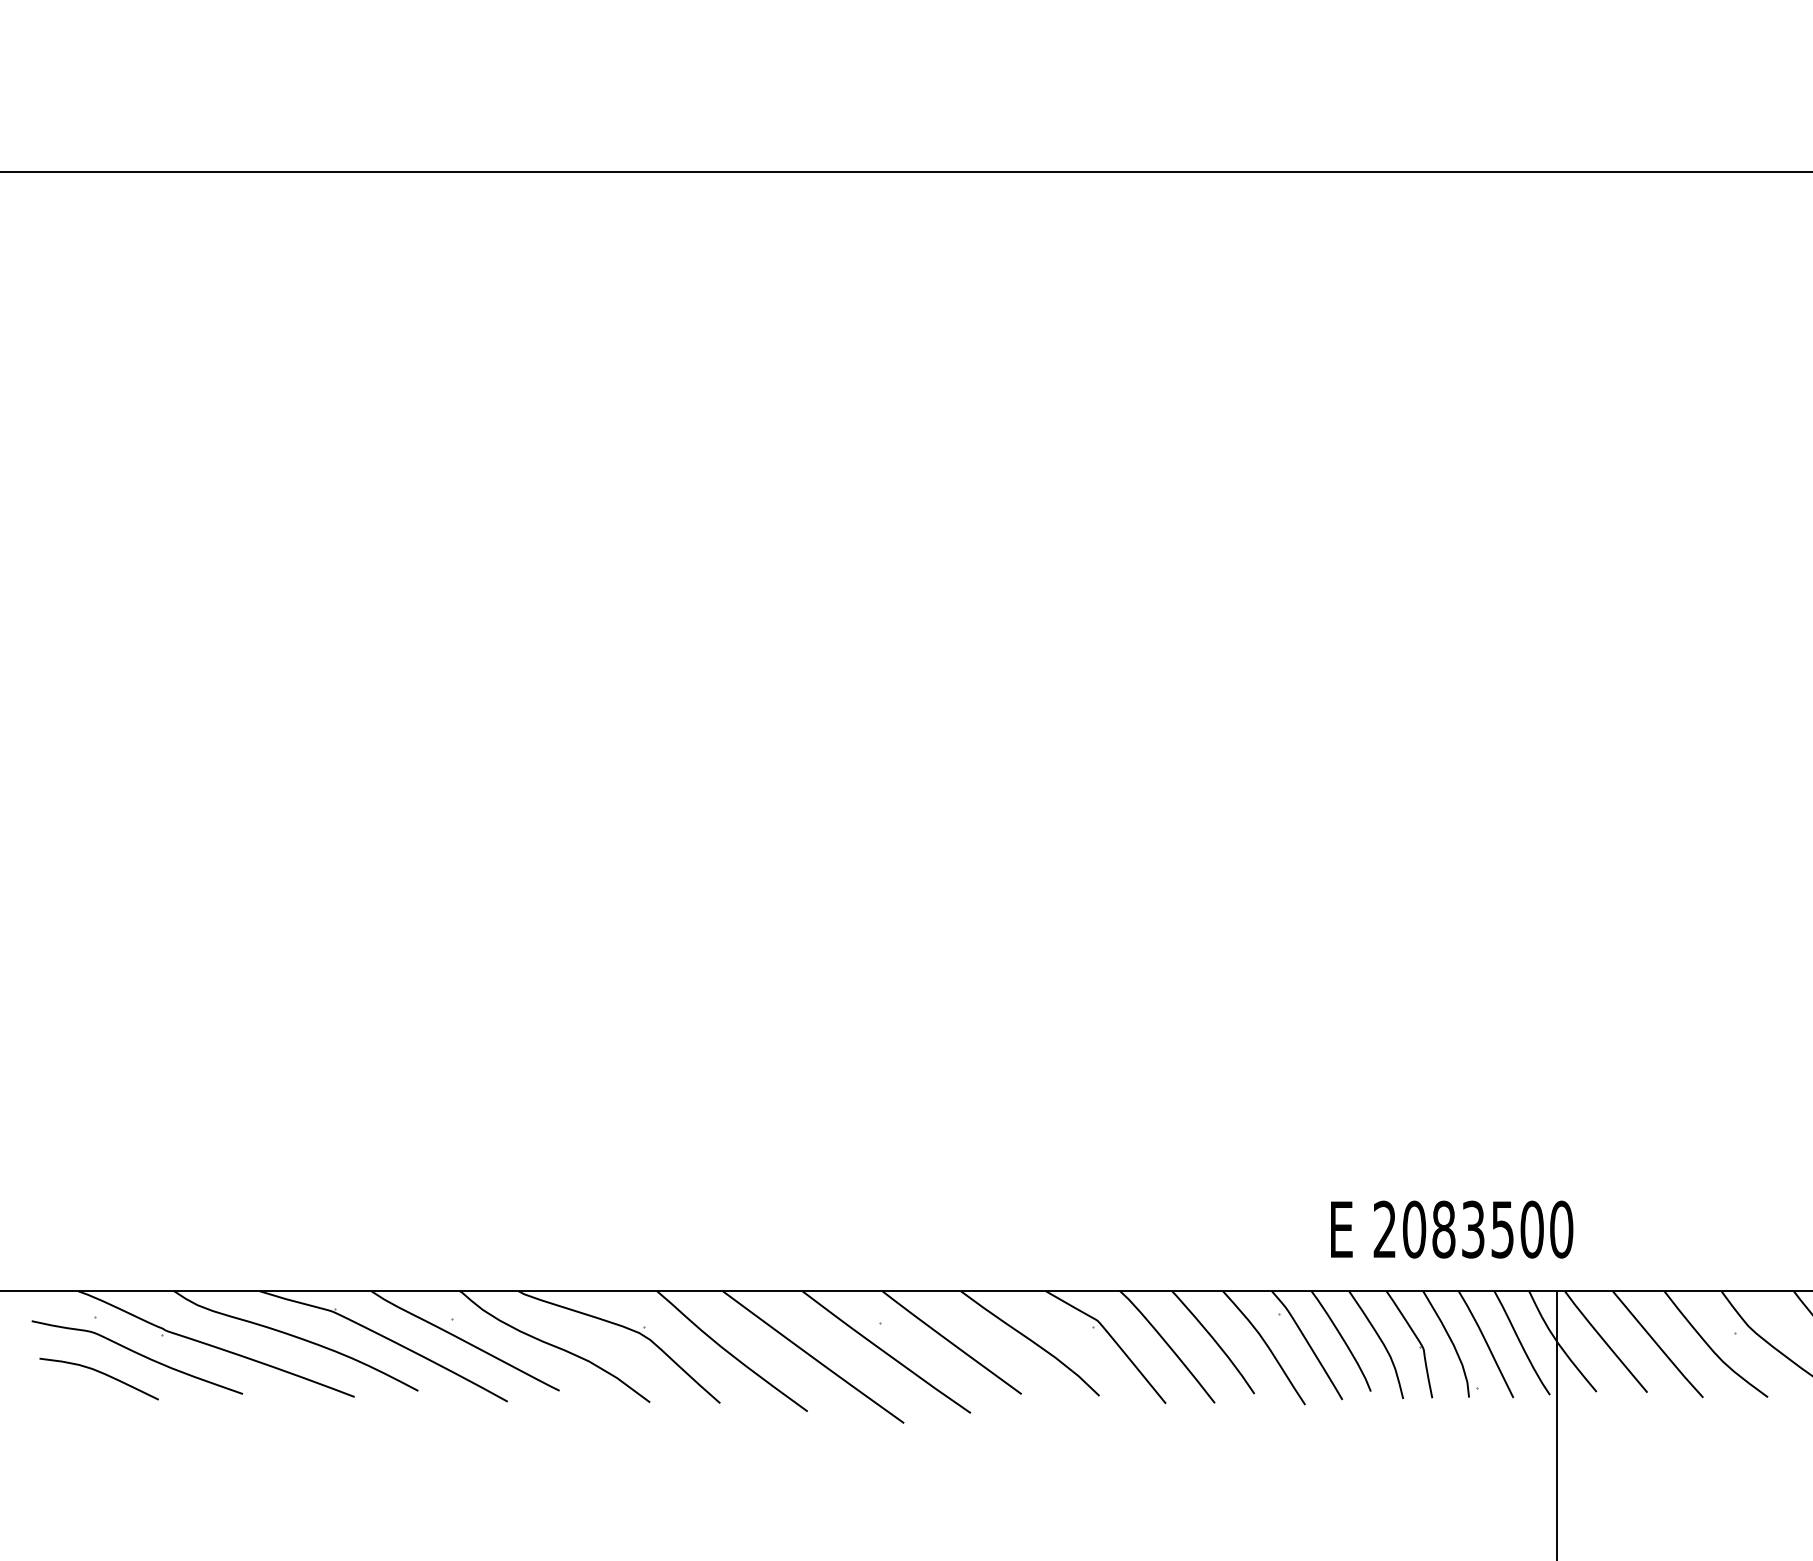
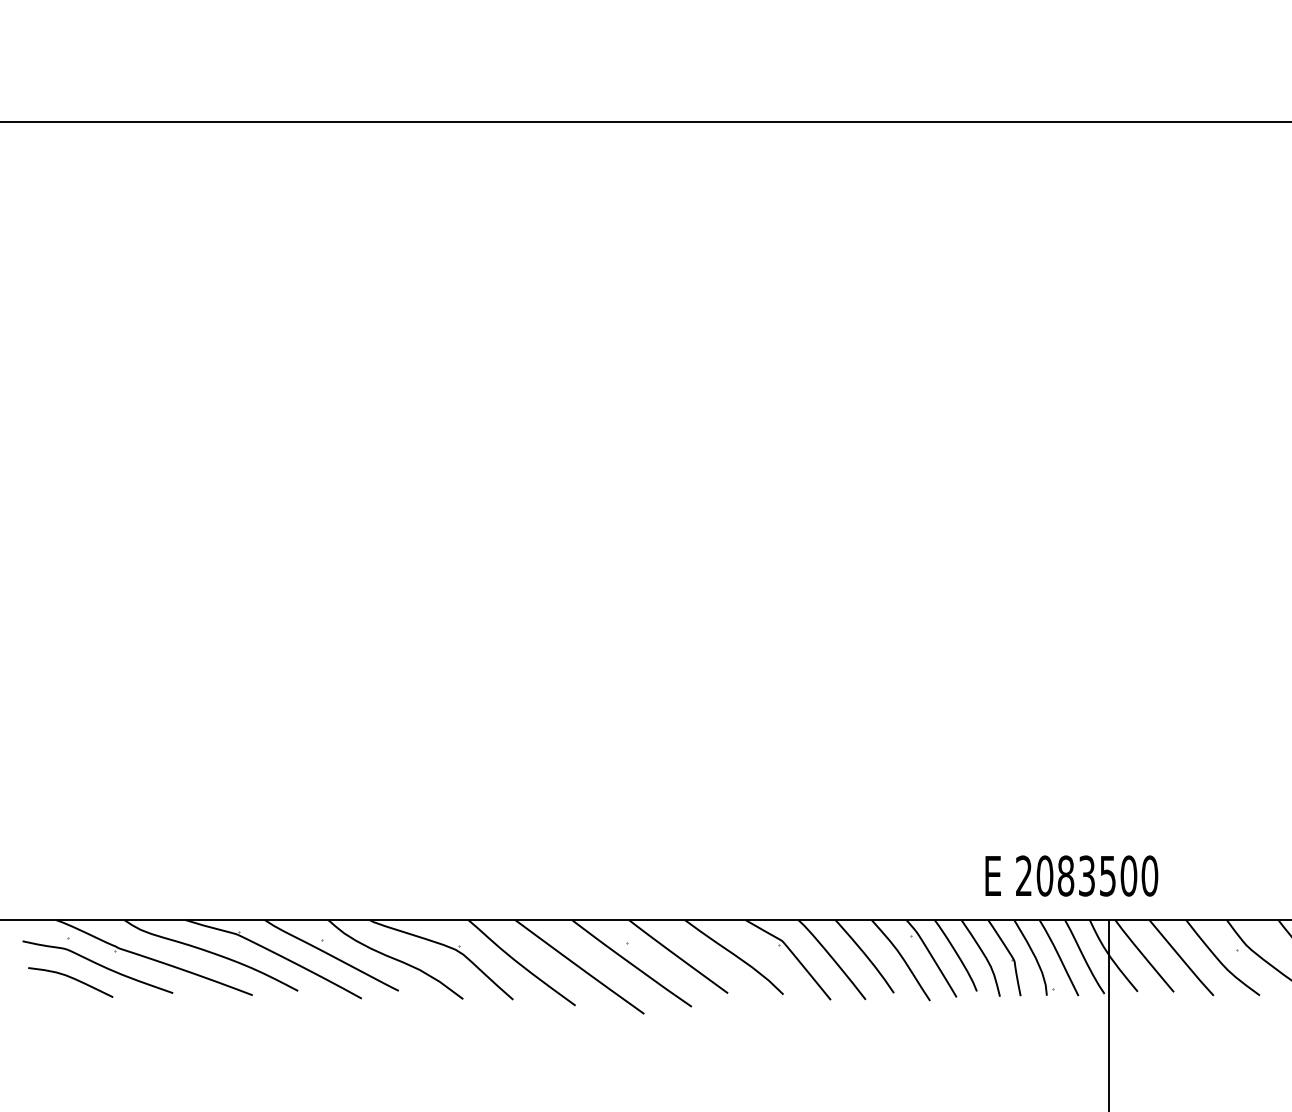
text: (1452, 1229) -> (1072, 875), moved

